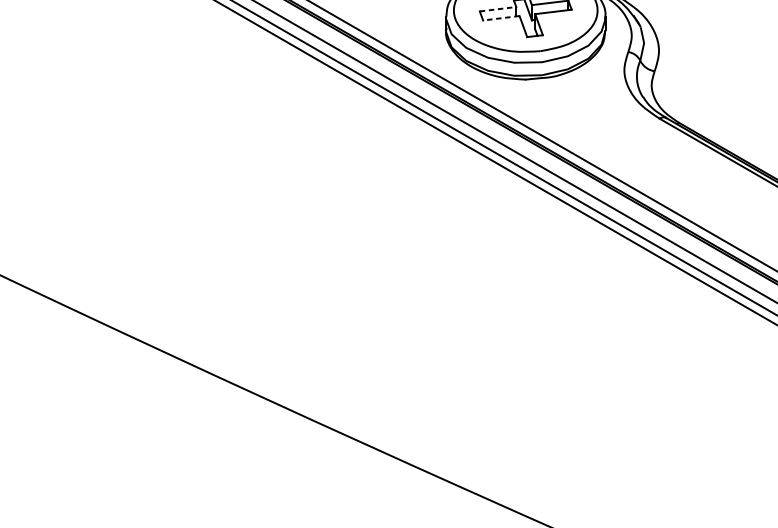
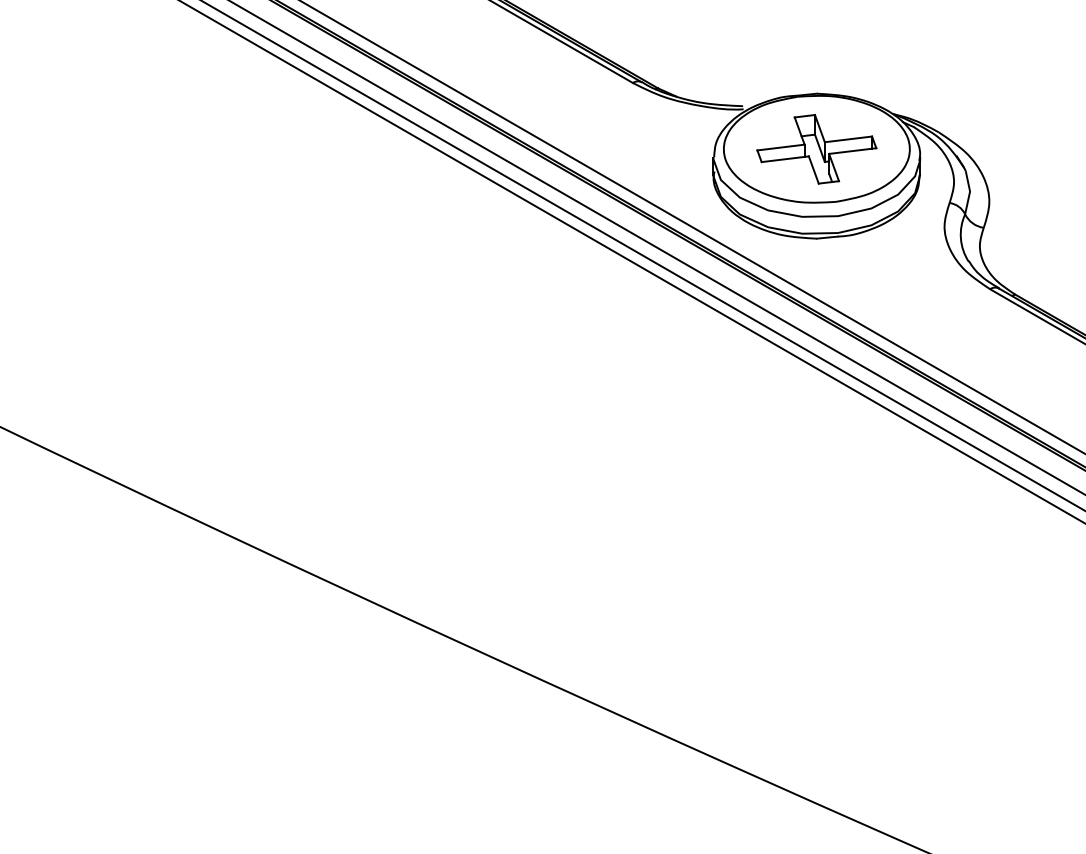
line: (498, 9) -> (781, 147), dashed -> solid
line: (501, 18) -> (785, 159), dashed -> solid

